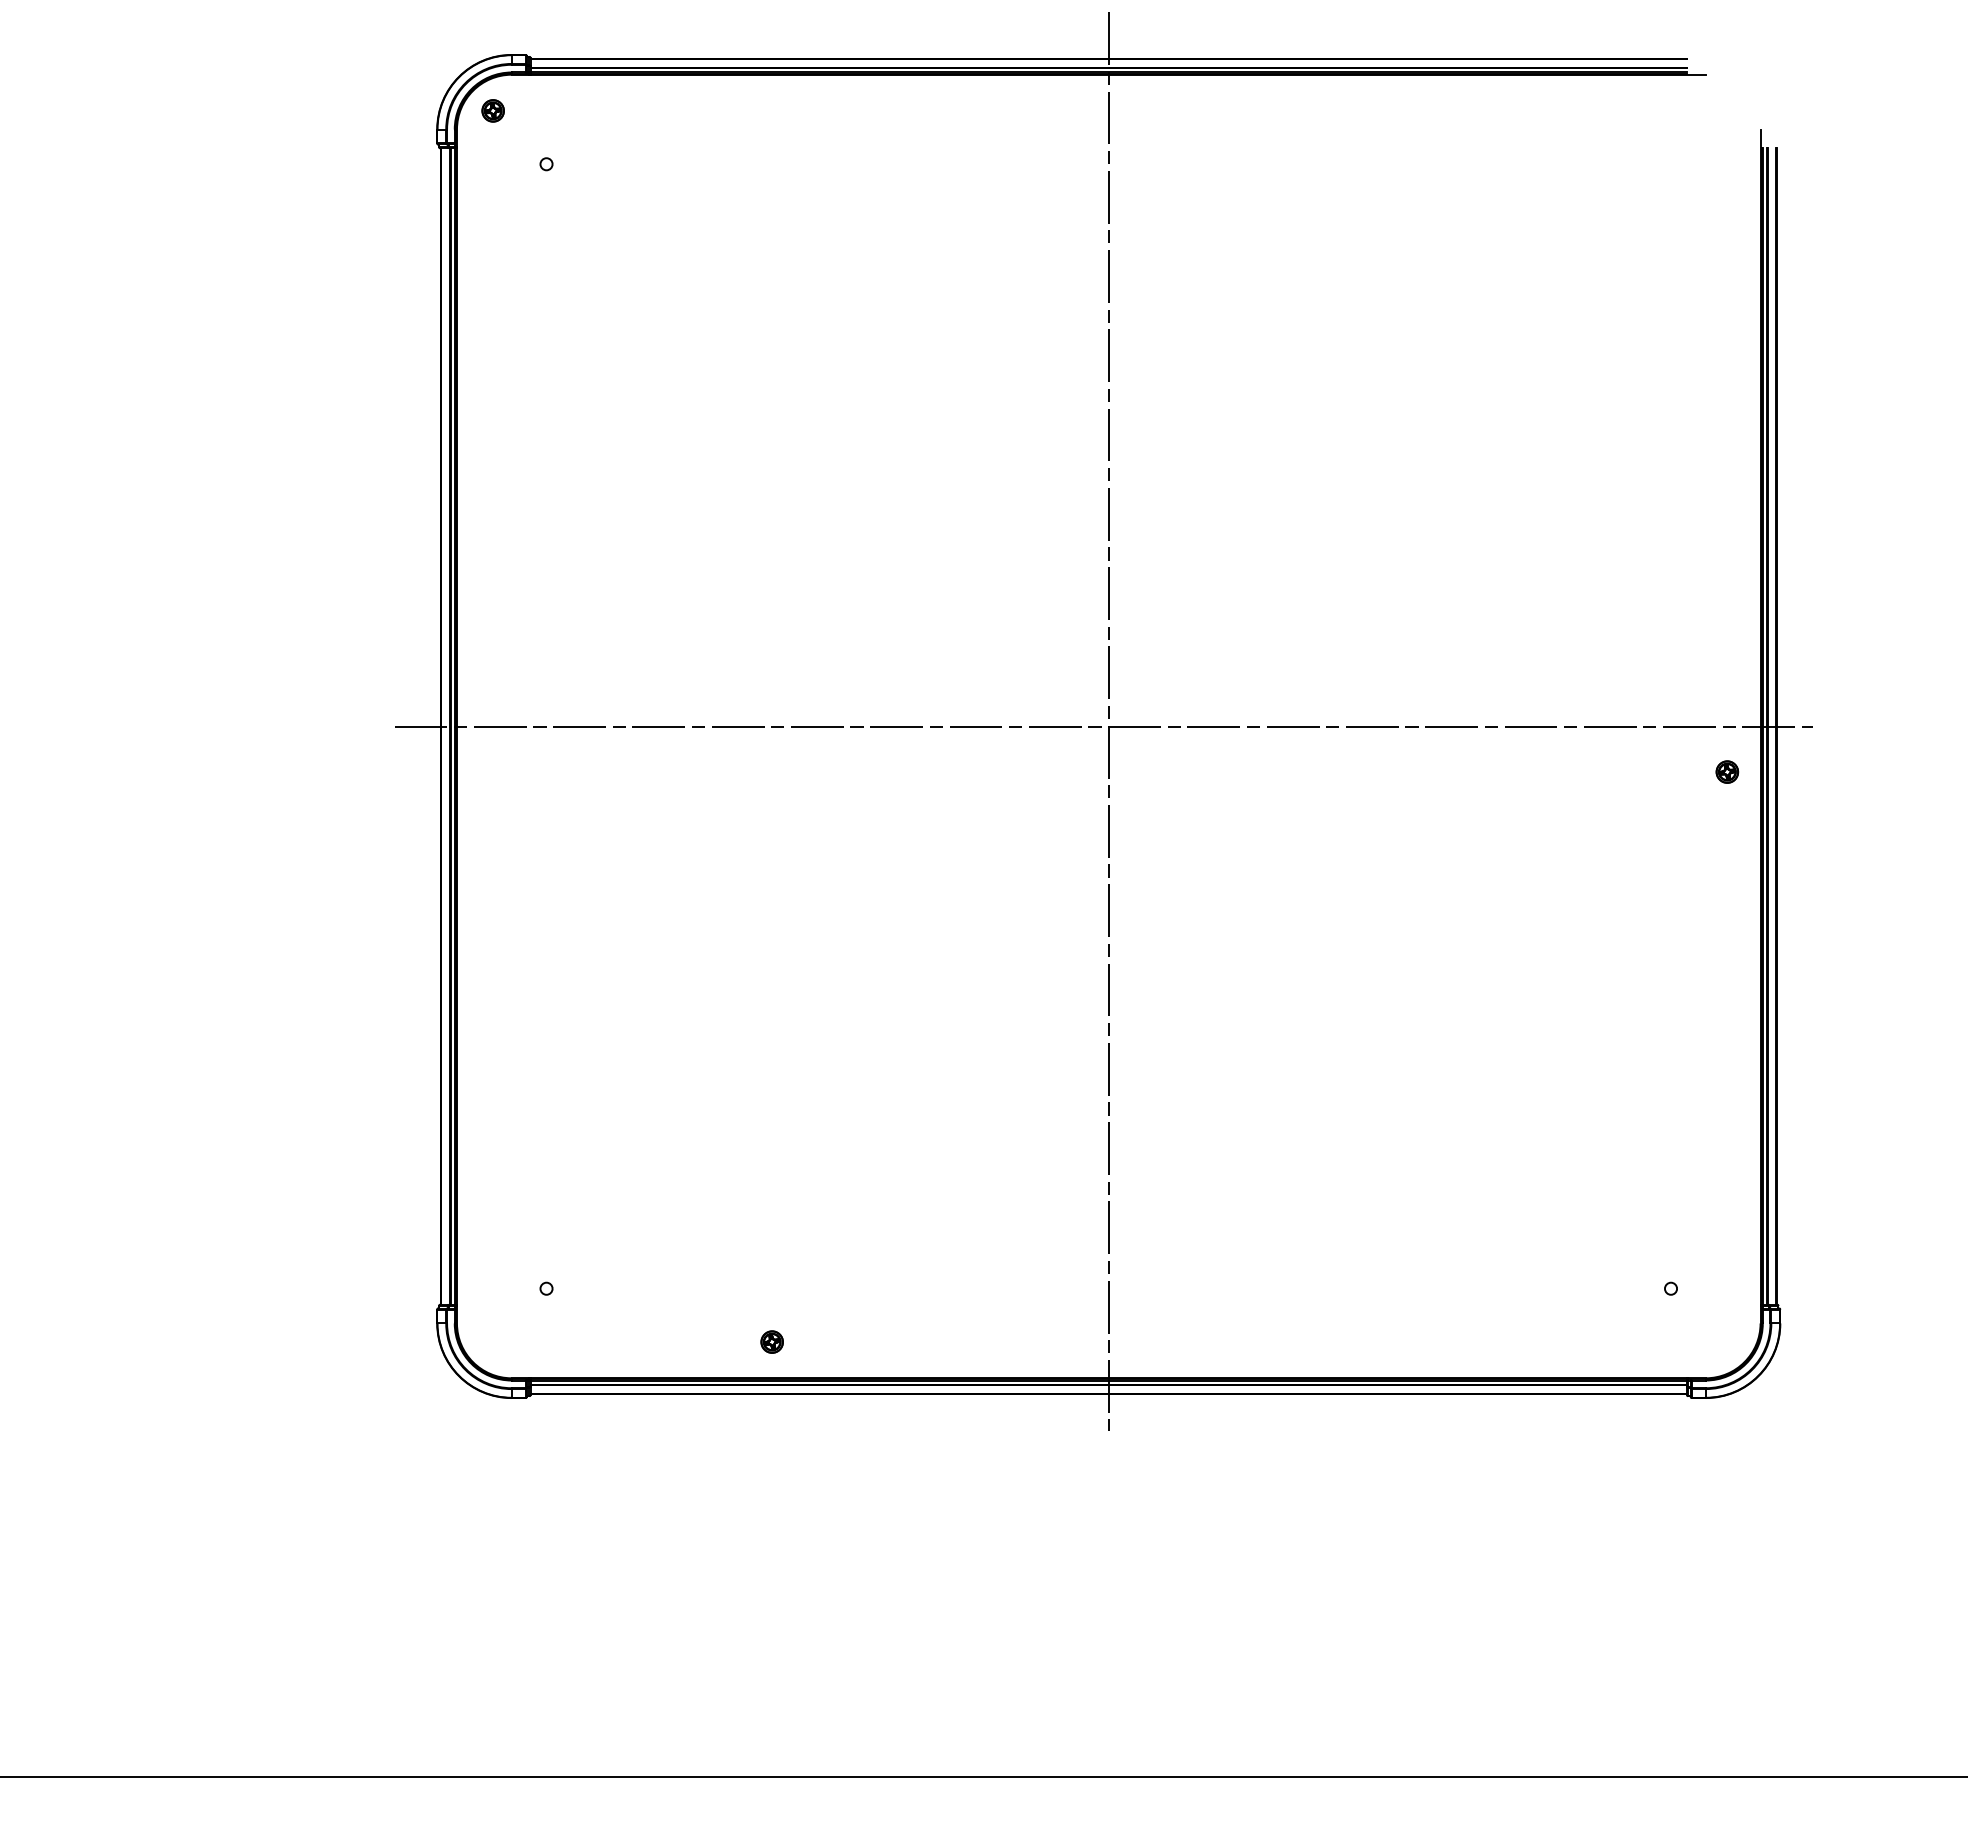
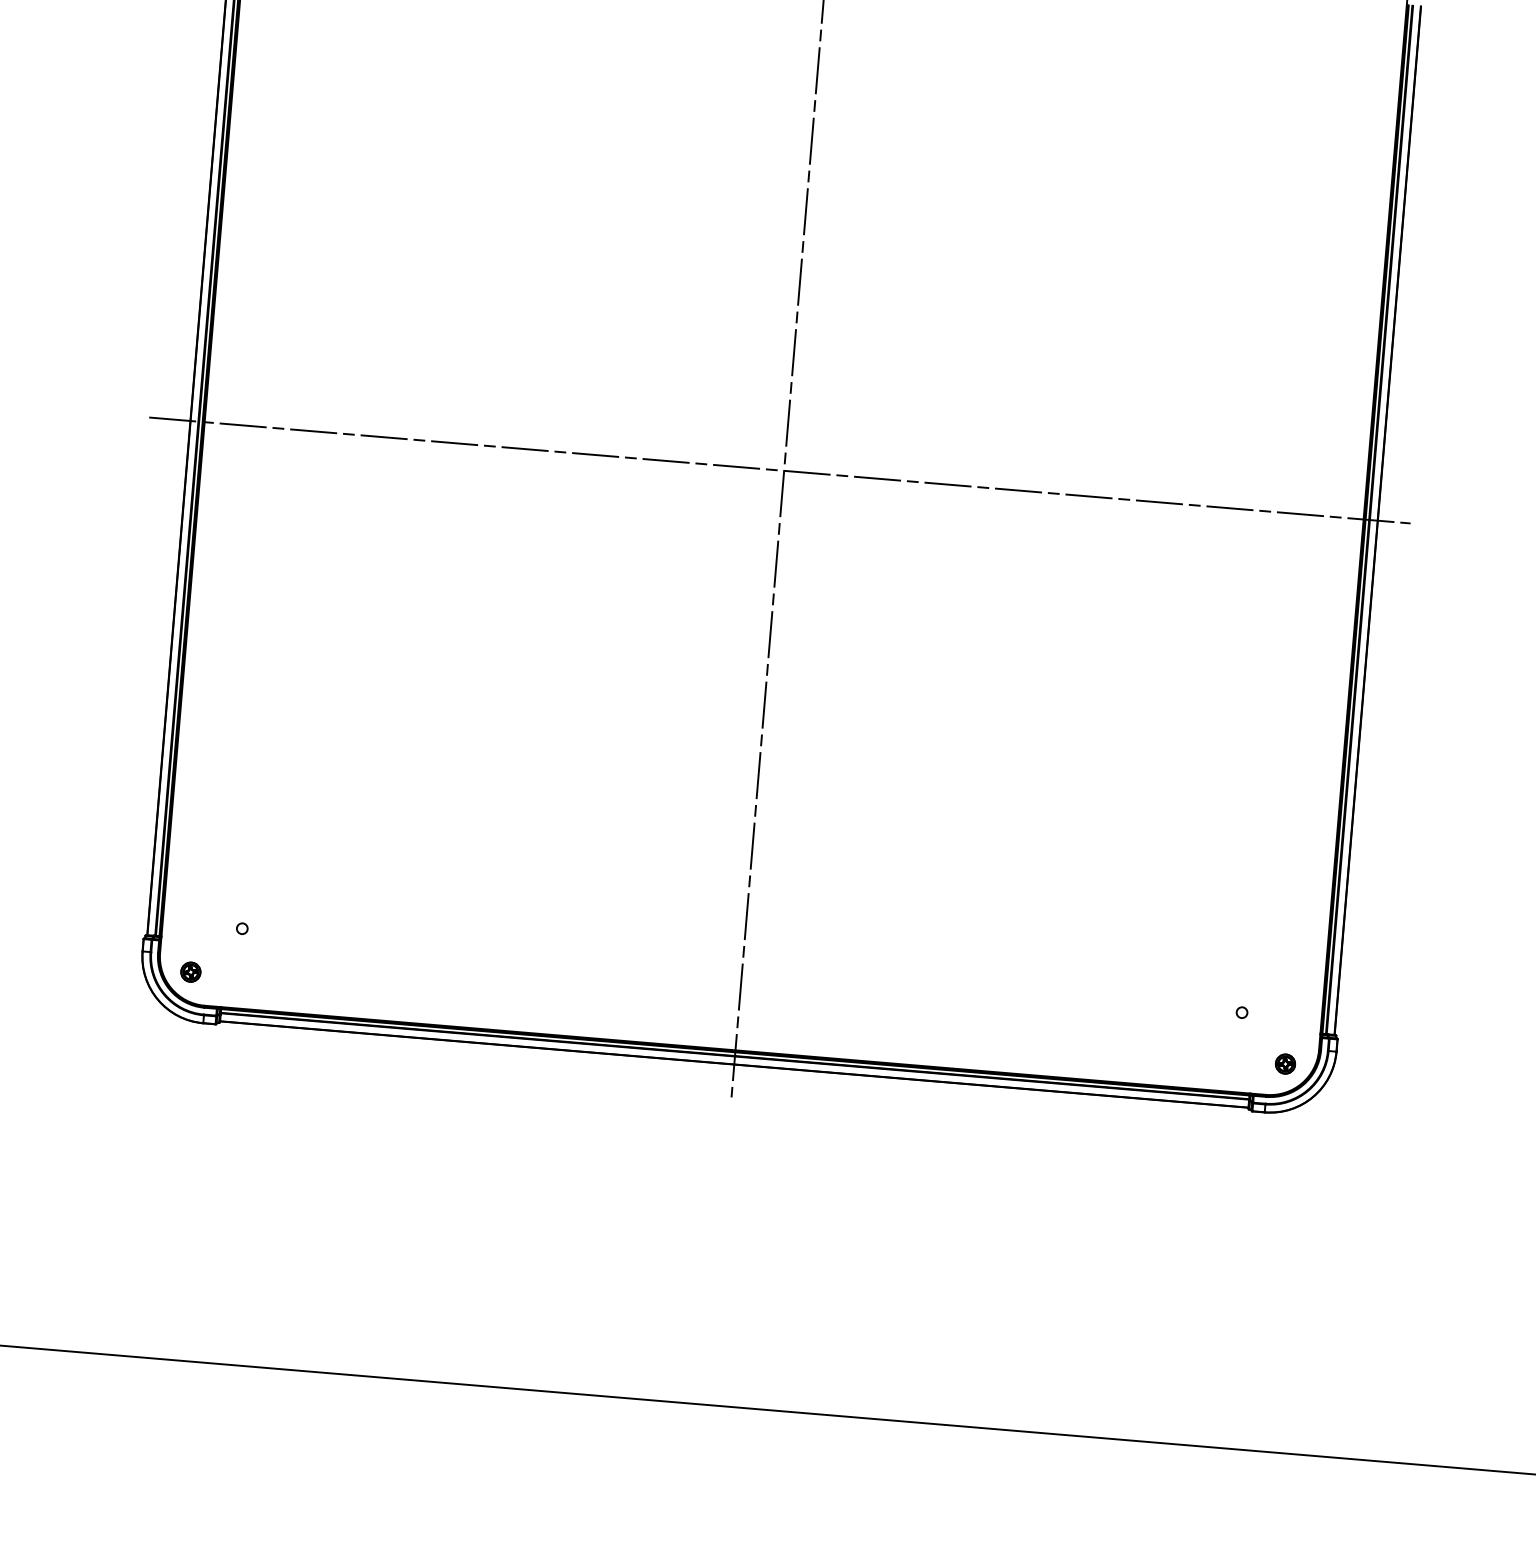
part: (1727, 771) -> (1285, 1063), moved
part: (771, 1341) -> (190, 971), moved

